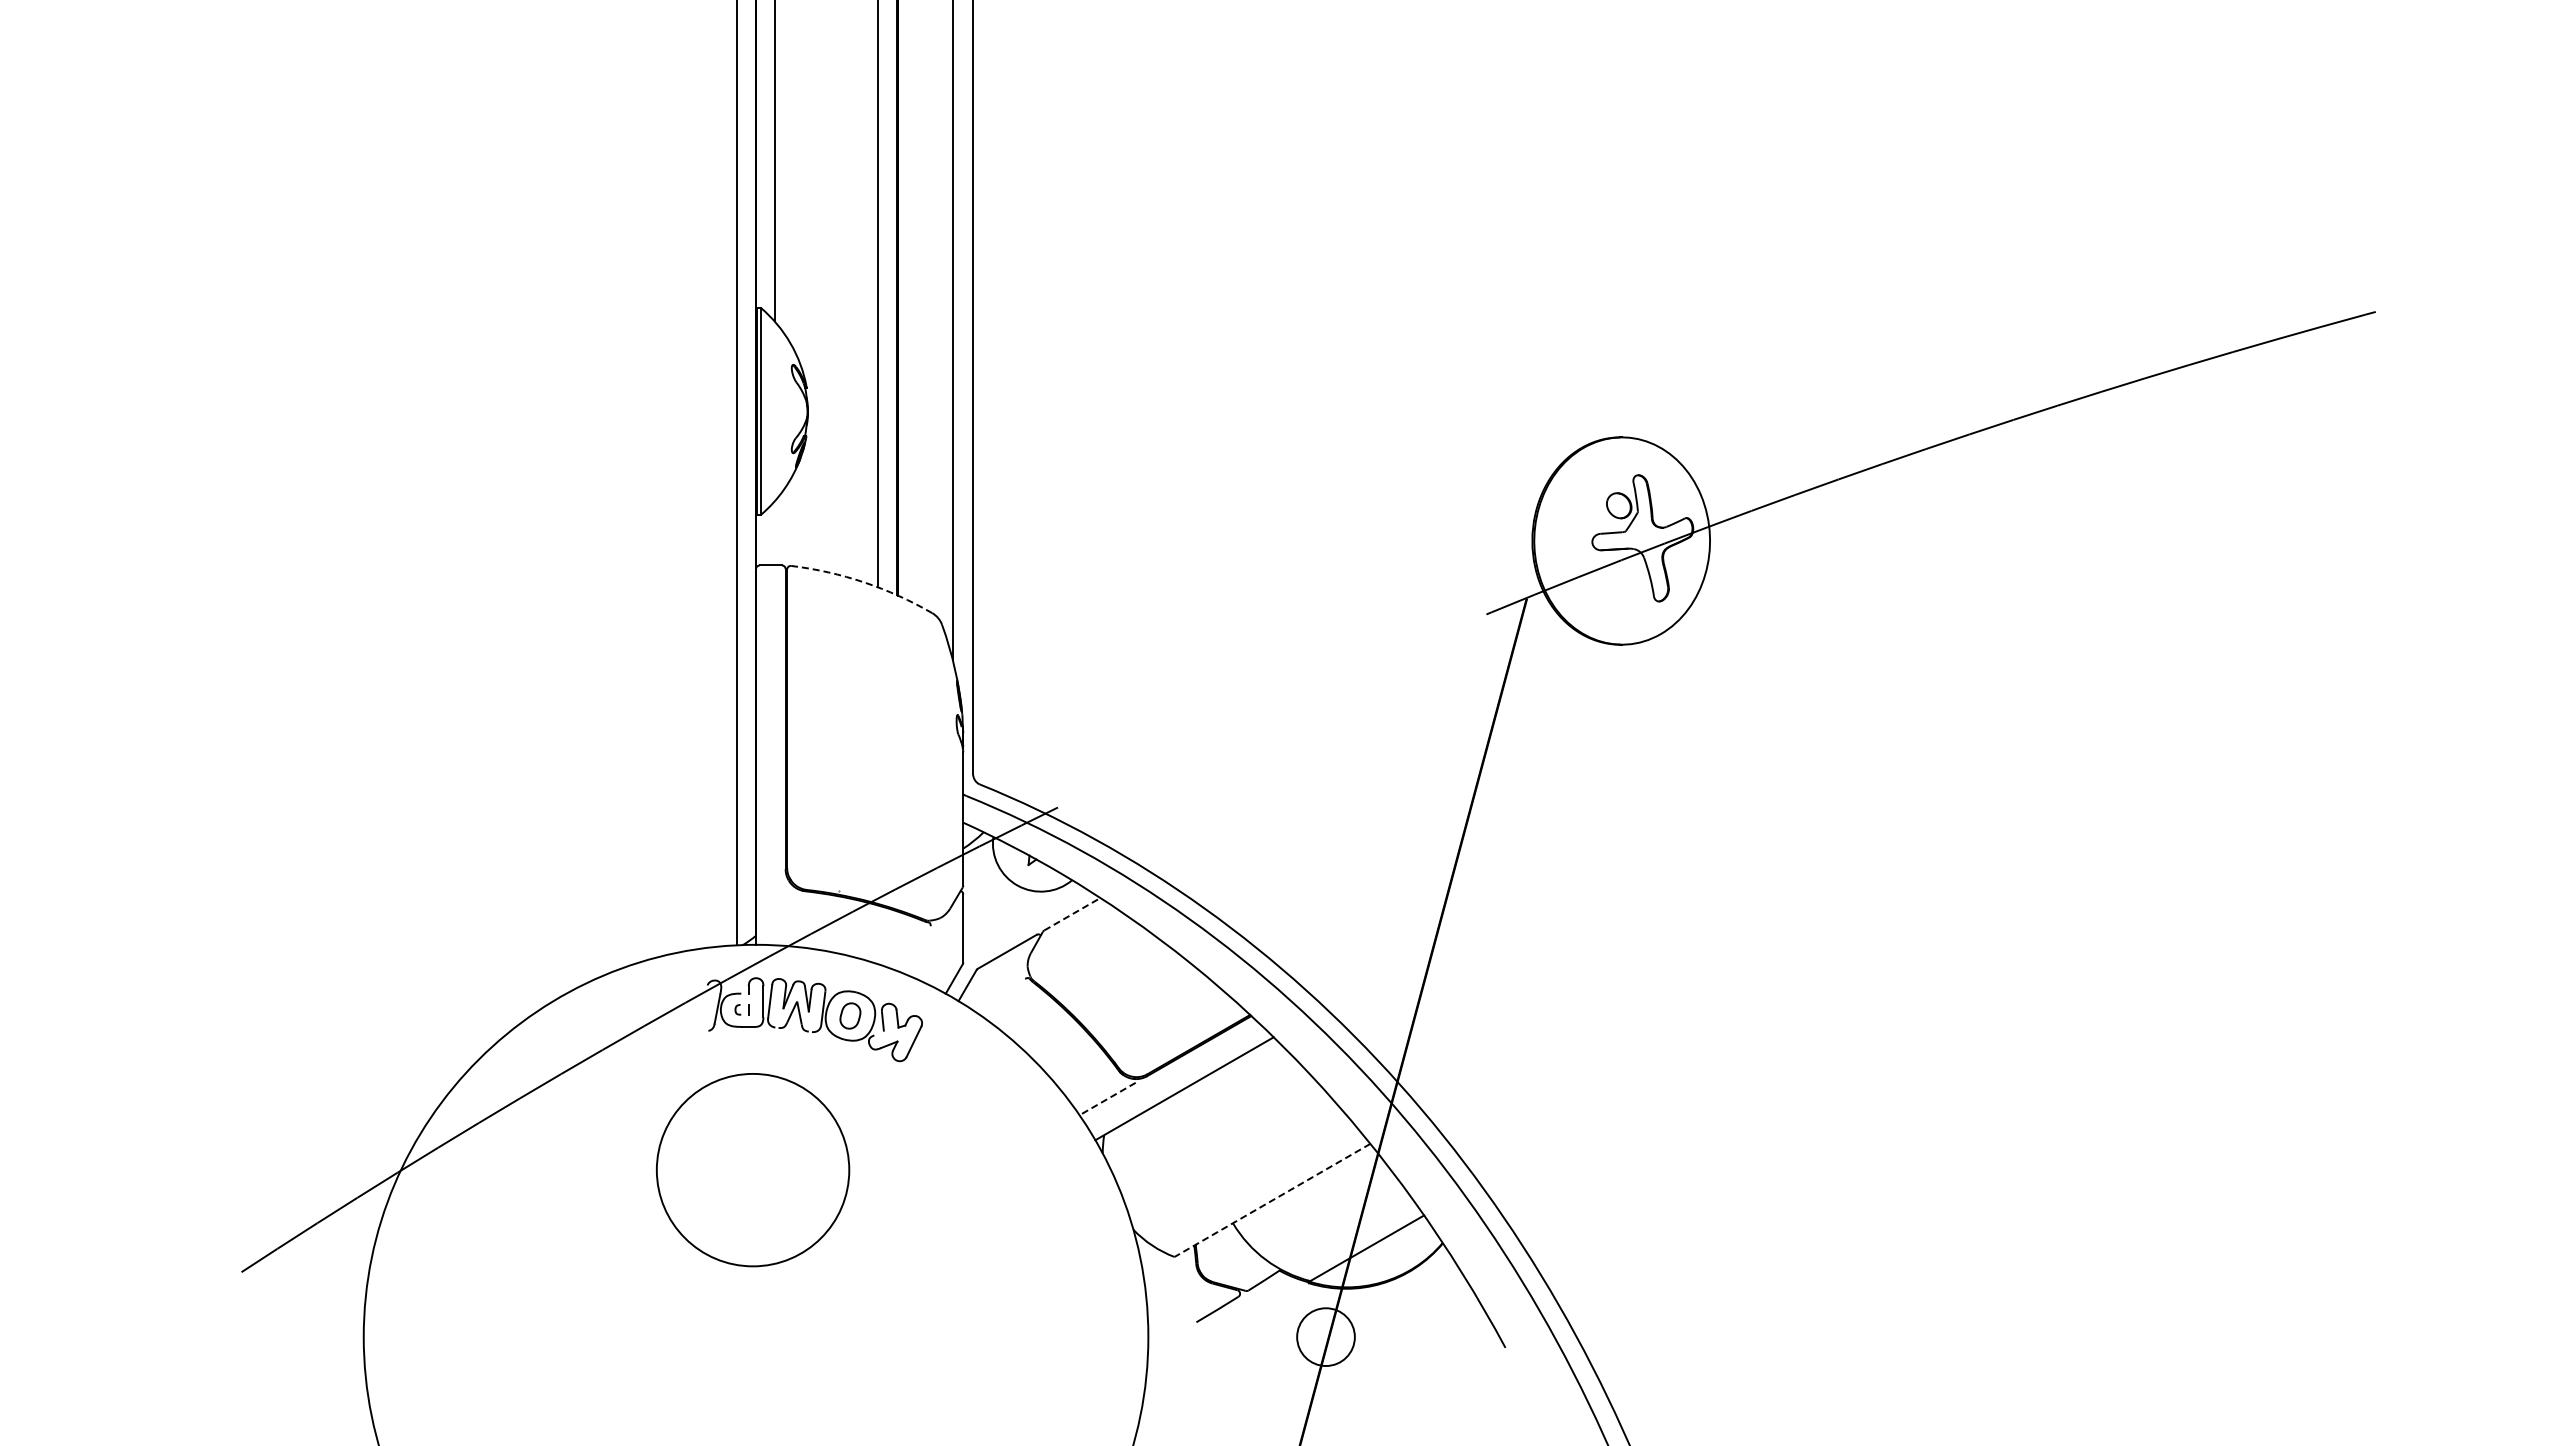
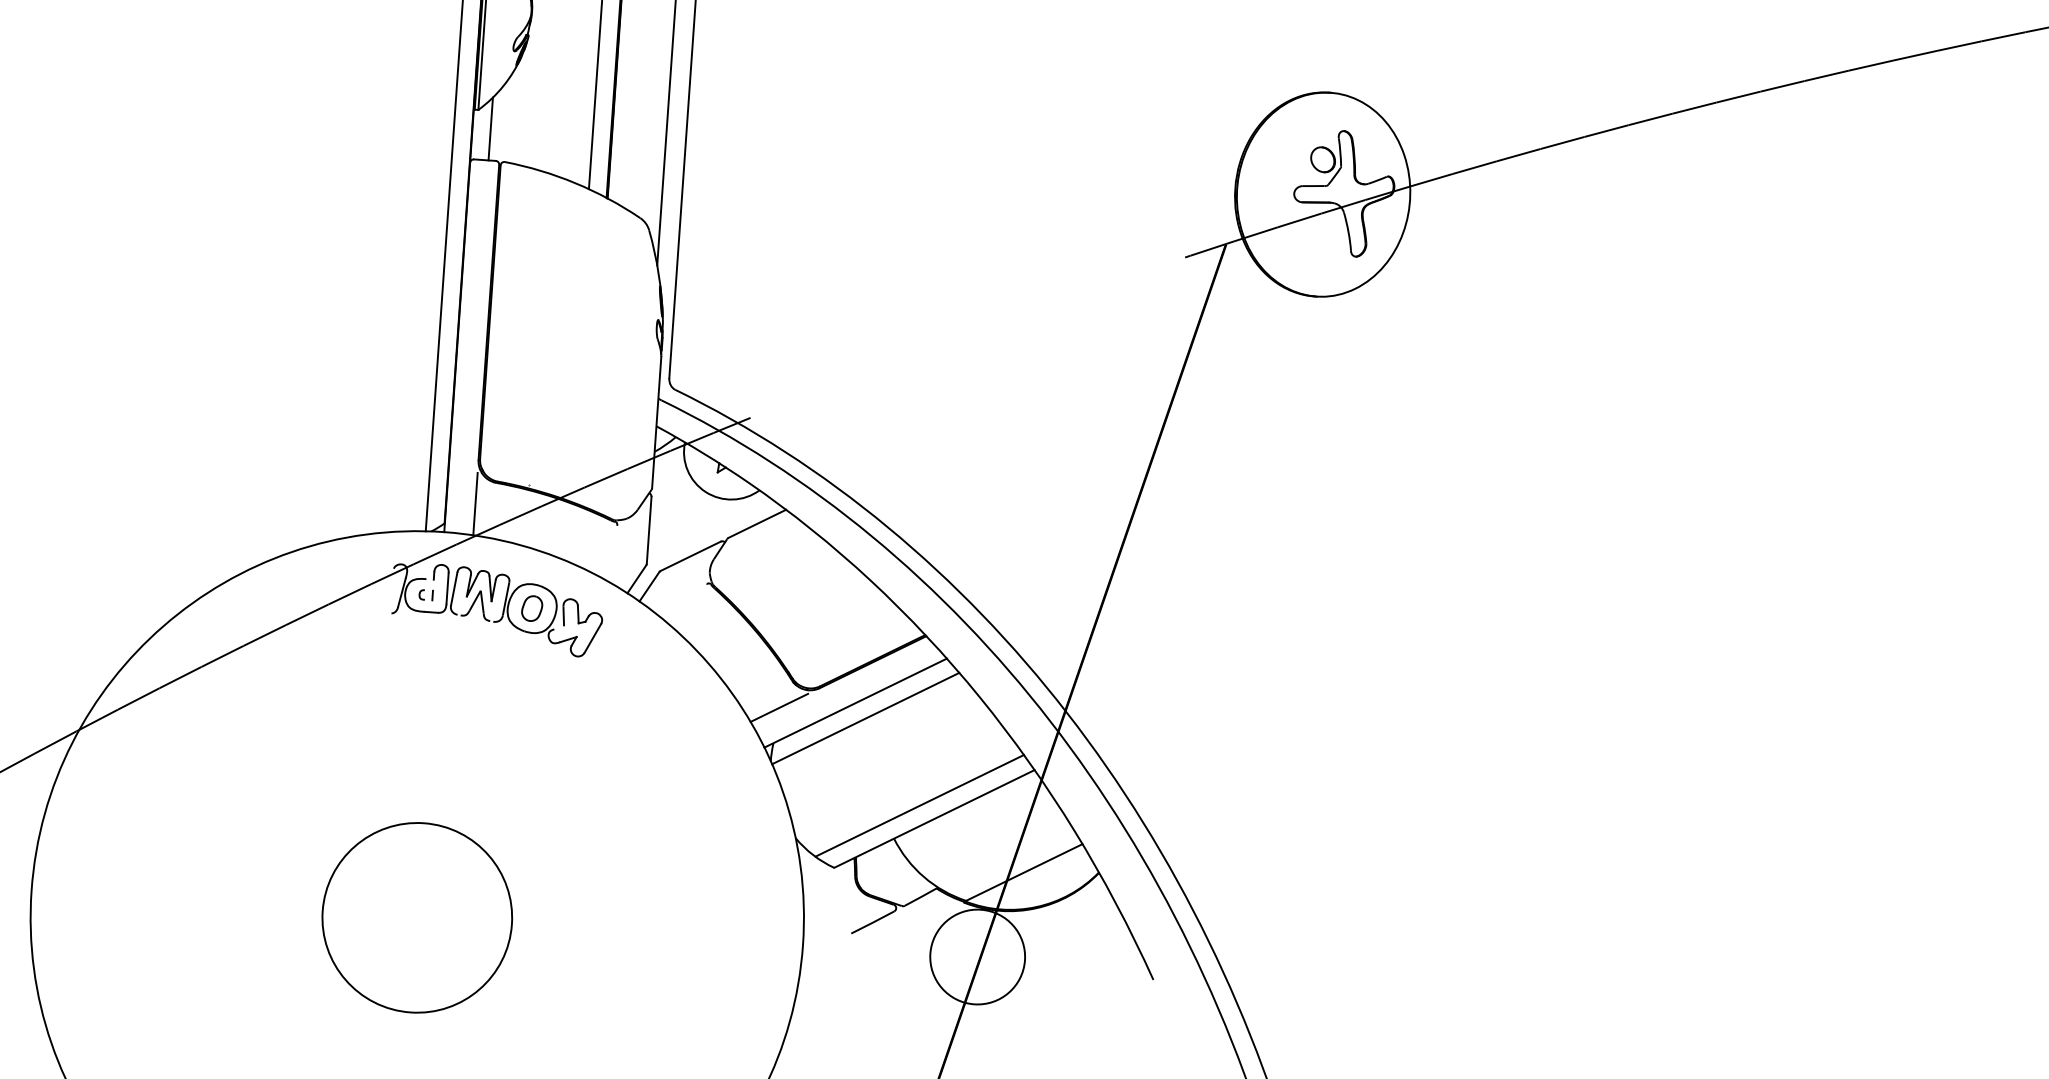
line: (774, 533) -> (490, 128), added
arc: (864, 582) -> (575, 183), dashed -> solid
line: (785, 913) -> (475, 503), added
line: (1072, 913) -> (757, 523), dashed -> solid
line: (1107, 1099) -> (779, 708), dashed -> solid
line: (1195, 1103) -> (865, 718), added
circle: (753, 1170) -> (417, 918), moved
line: (1256, 1188) -> (919, 806), added
line: (1272, 1200) -> (934, 819), dashed -> solid
circle: (1325, 1337) -> (977, 957), size x1.67

